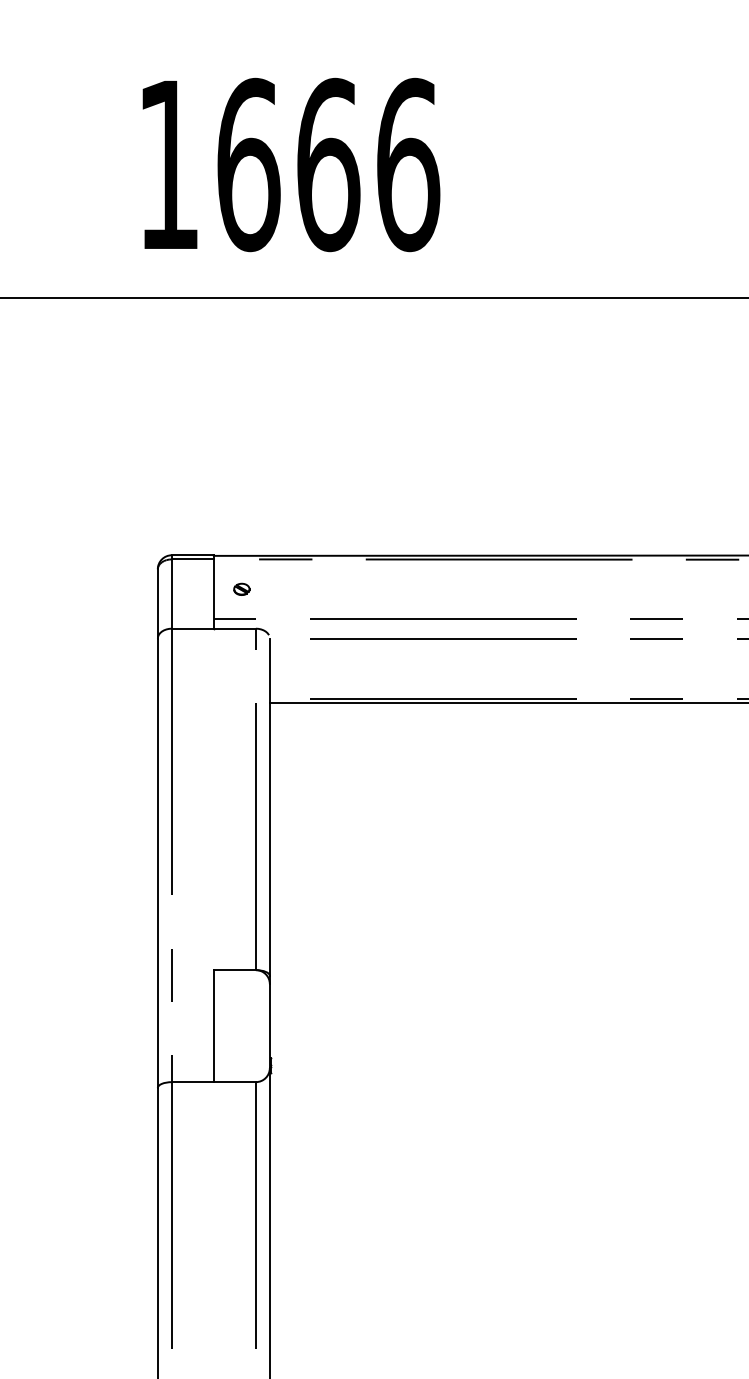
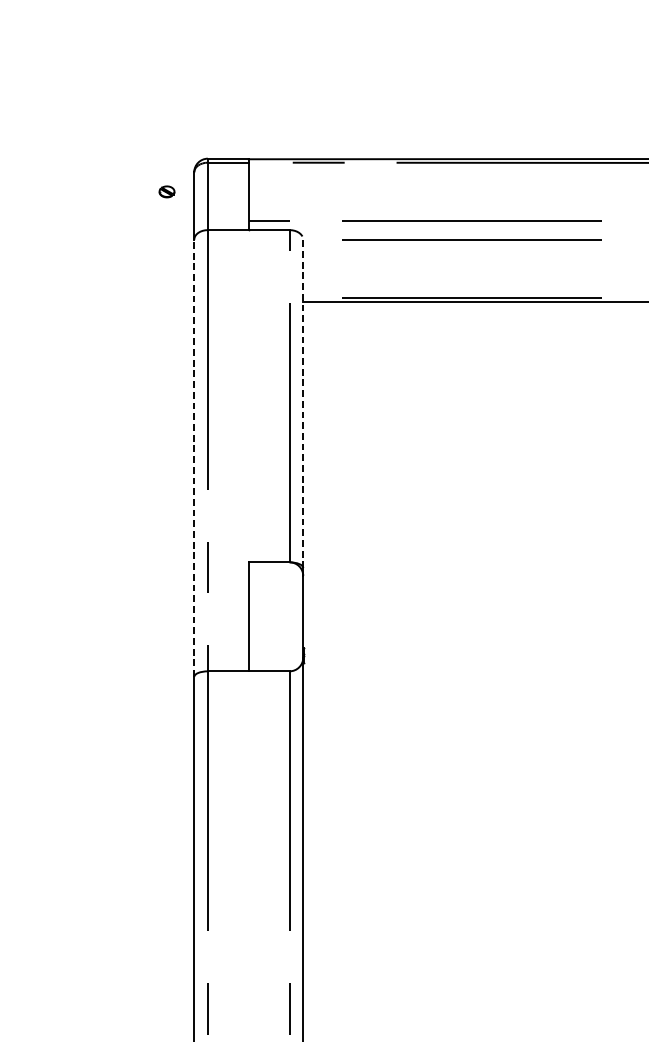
part: (241, 588) -> (166, 191), moved
line: (269, 808) -> (302, 405), solid -> dashed
line: (157, 863) -> (193, 458), solid -> dashed

